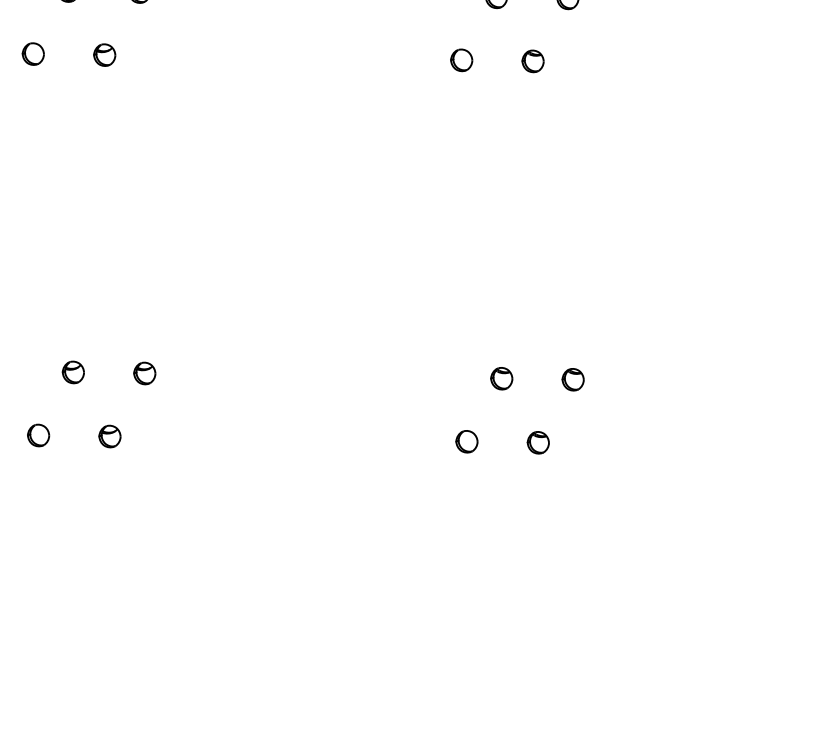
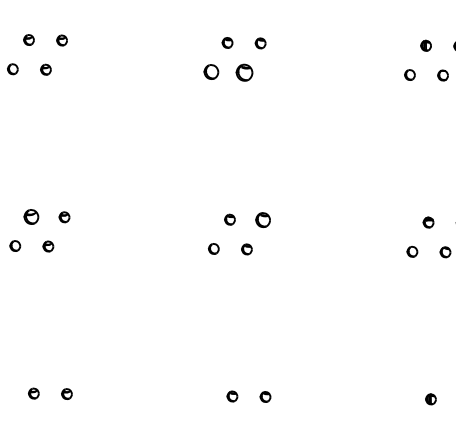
part: (461, 61) -> (211, 72), size x1.4
part: (533, 61) -> (244, 72), size x1.6
part: (73, 371) -> (31, 216), size x1.4
part: (571, 380) -> (262, 220), size x1.4

